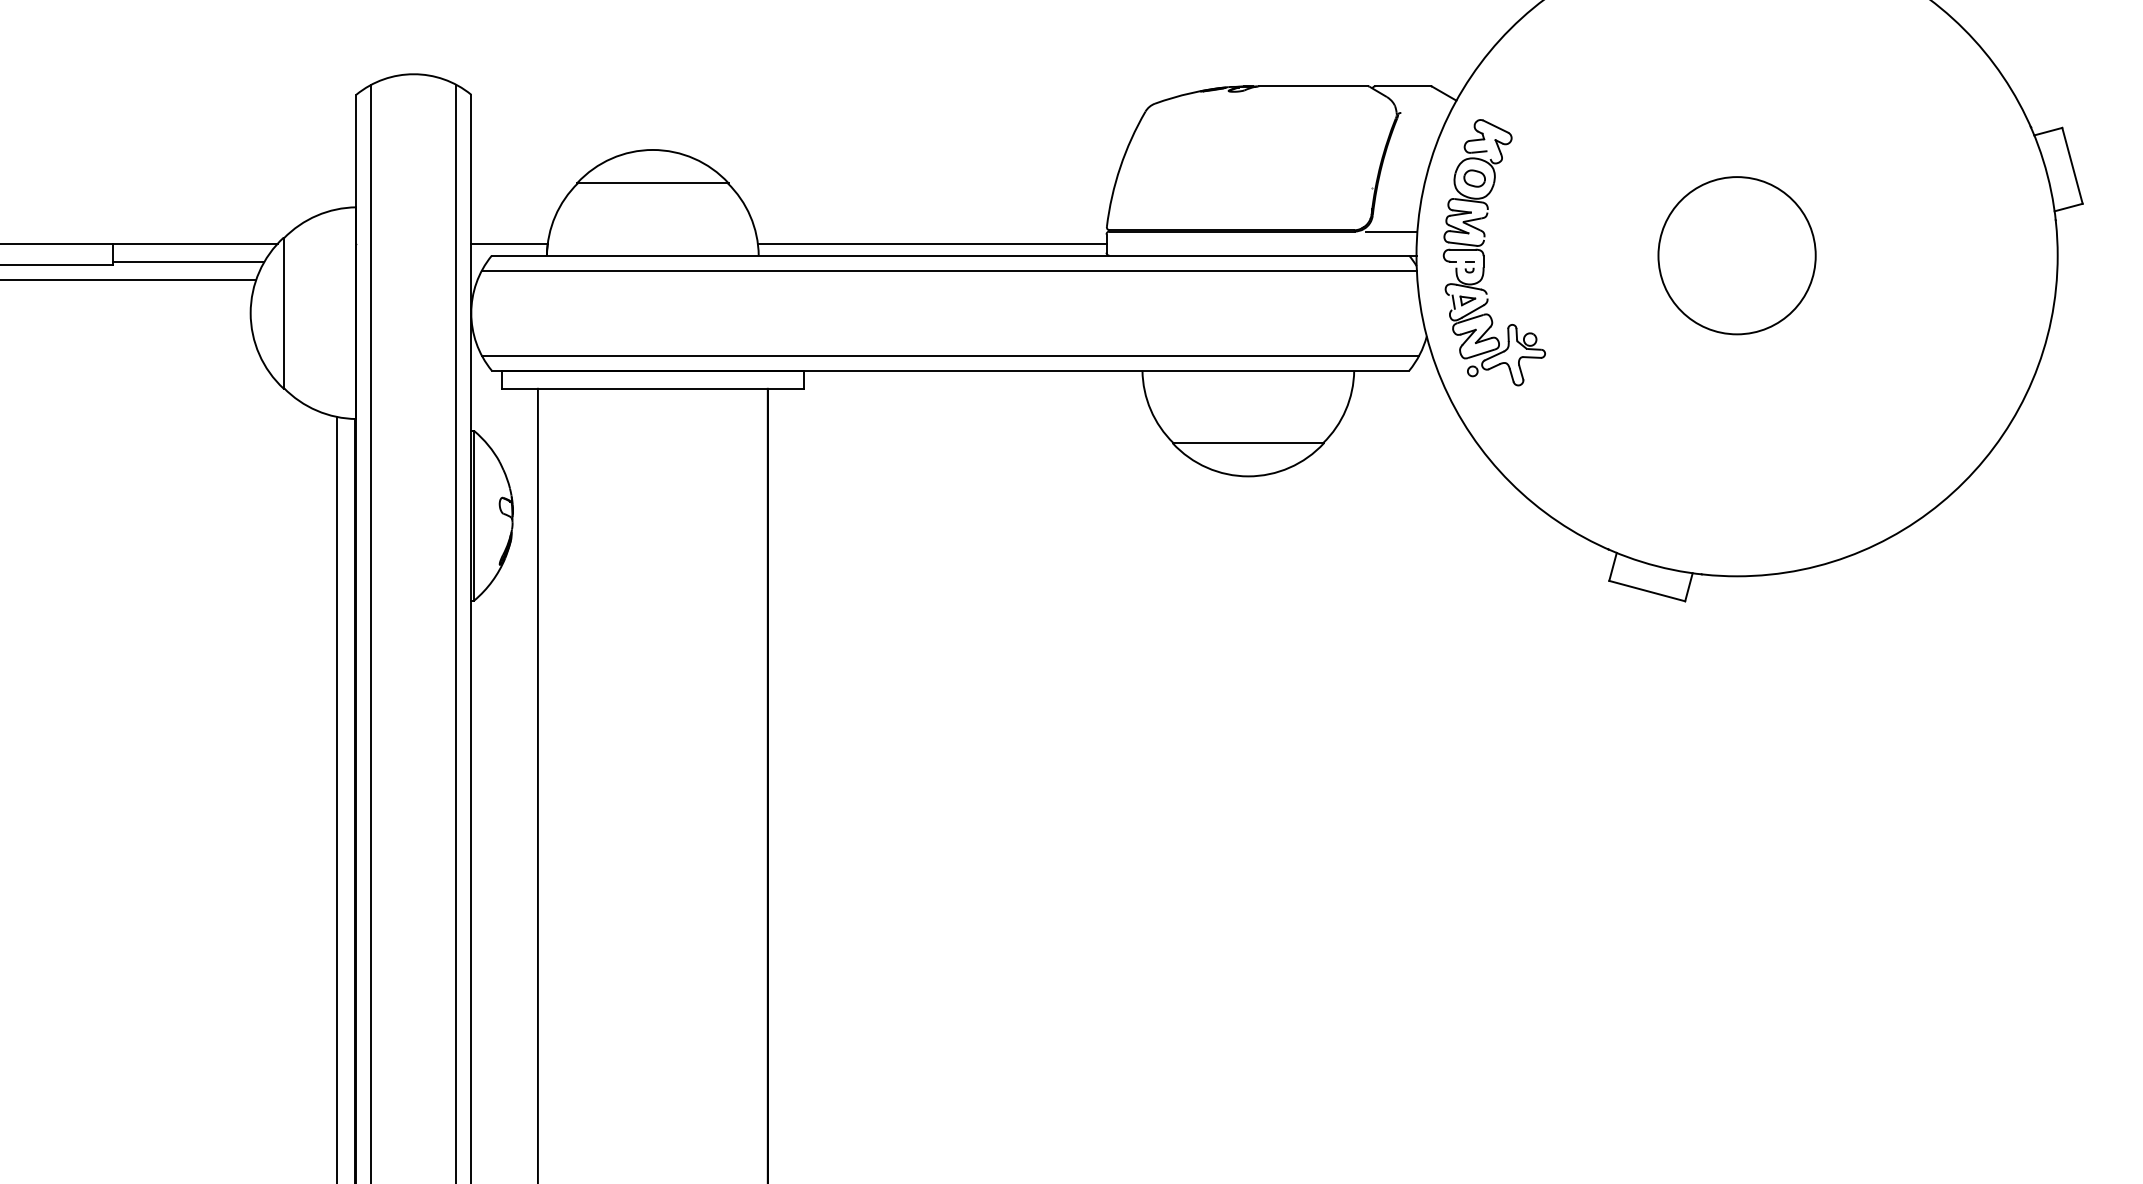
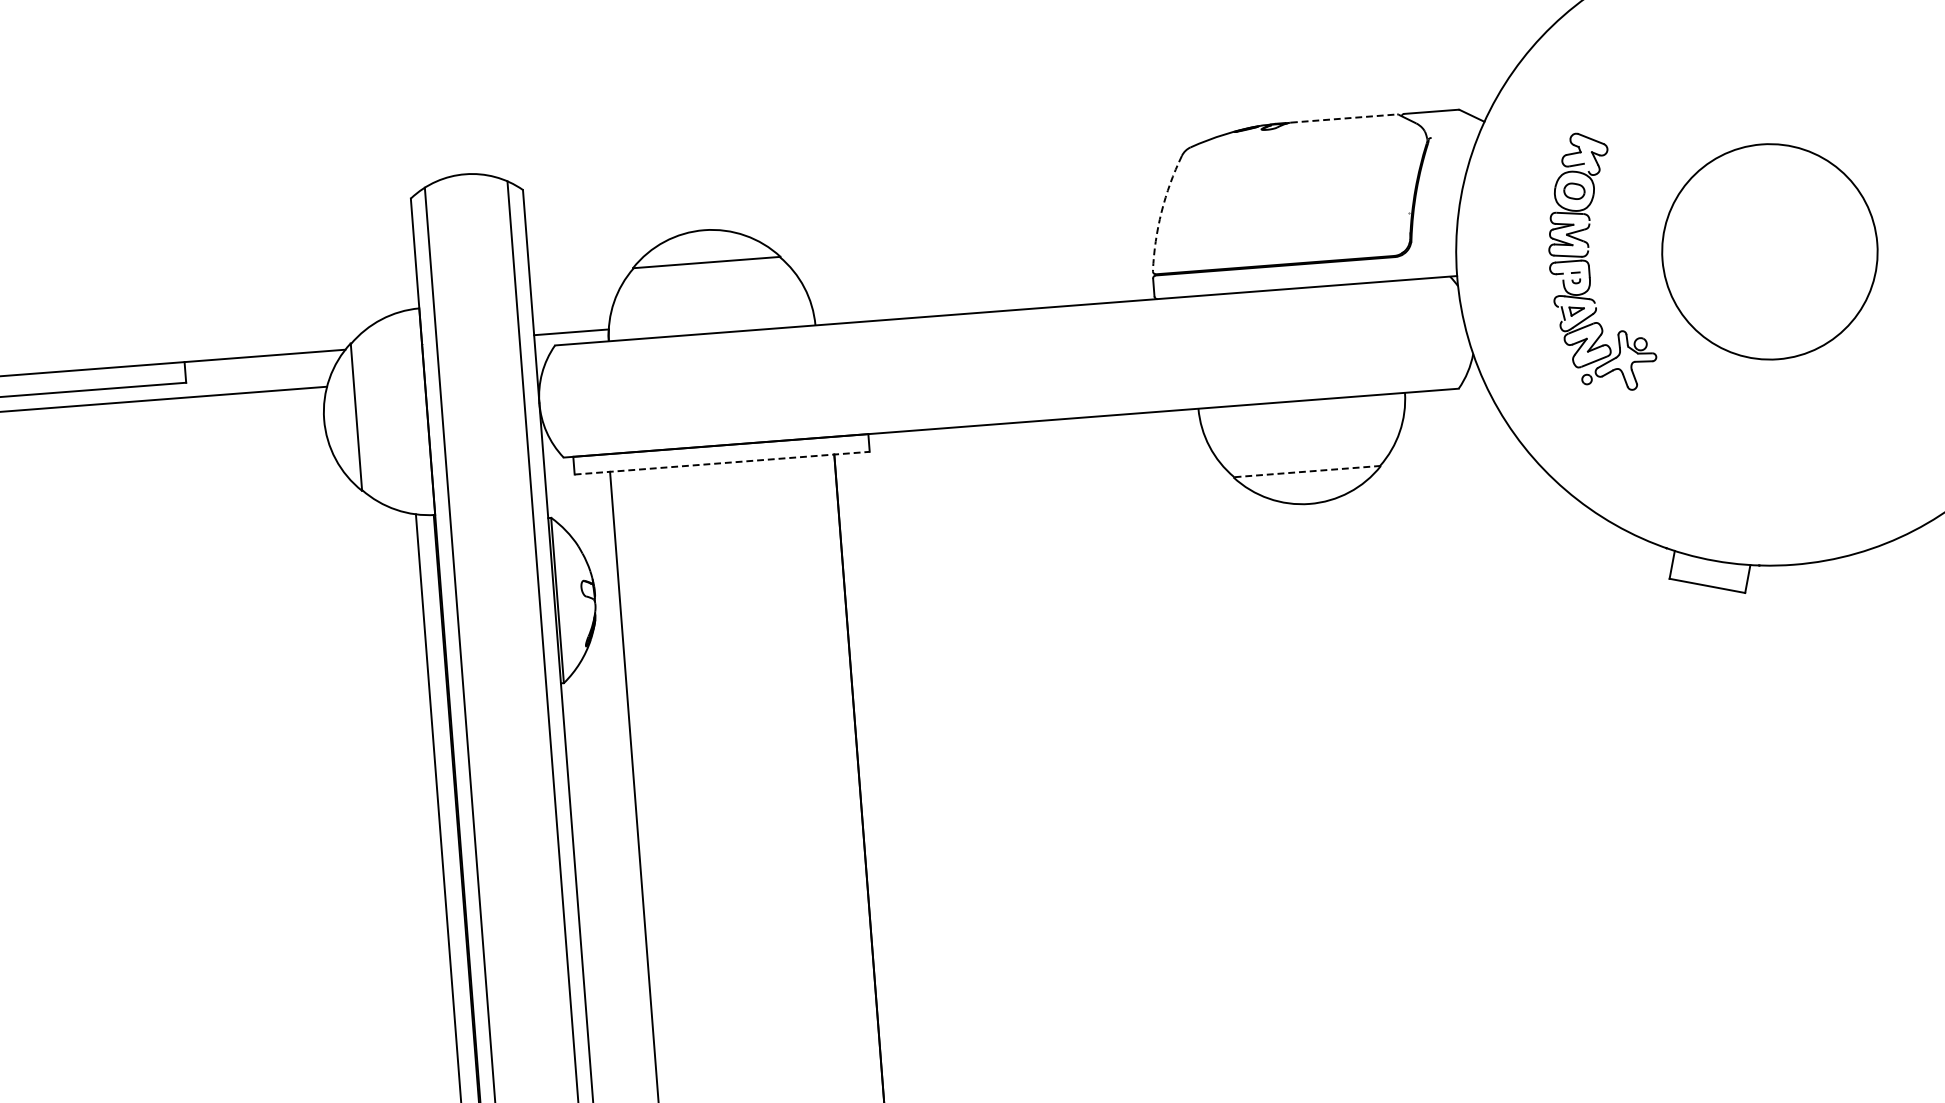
line: (1314, 86) -> (1344, 118), solid -> dashed
arc: (1120, 167) -> (1161, 212), solid -> dashed
line: (1391, 231) -> (1430, 254), removed
line: (931, 243) -> (983, 300), removed
part: (1484, 253) -> (1589, 263), moved
circle: (1736, 255) -> (1769, 251), size x1.4
line: (188, 261) -> (259, 373), removed
line: (948, 270) -> (1001, 325), removed
line: (950, 355) -> (1010, 408), removed
line: (653, 388) -> (722, 462), solid -> dashed
line: (1248, 443) -> (1307, 471), solid -> dashed

